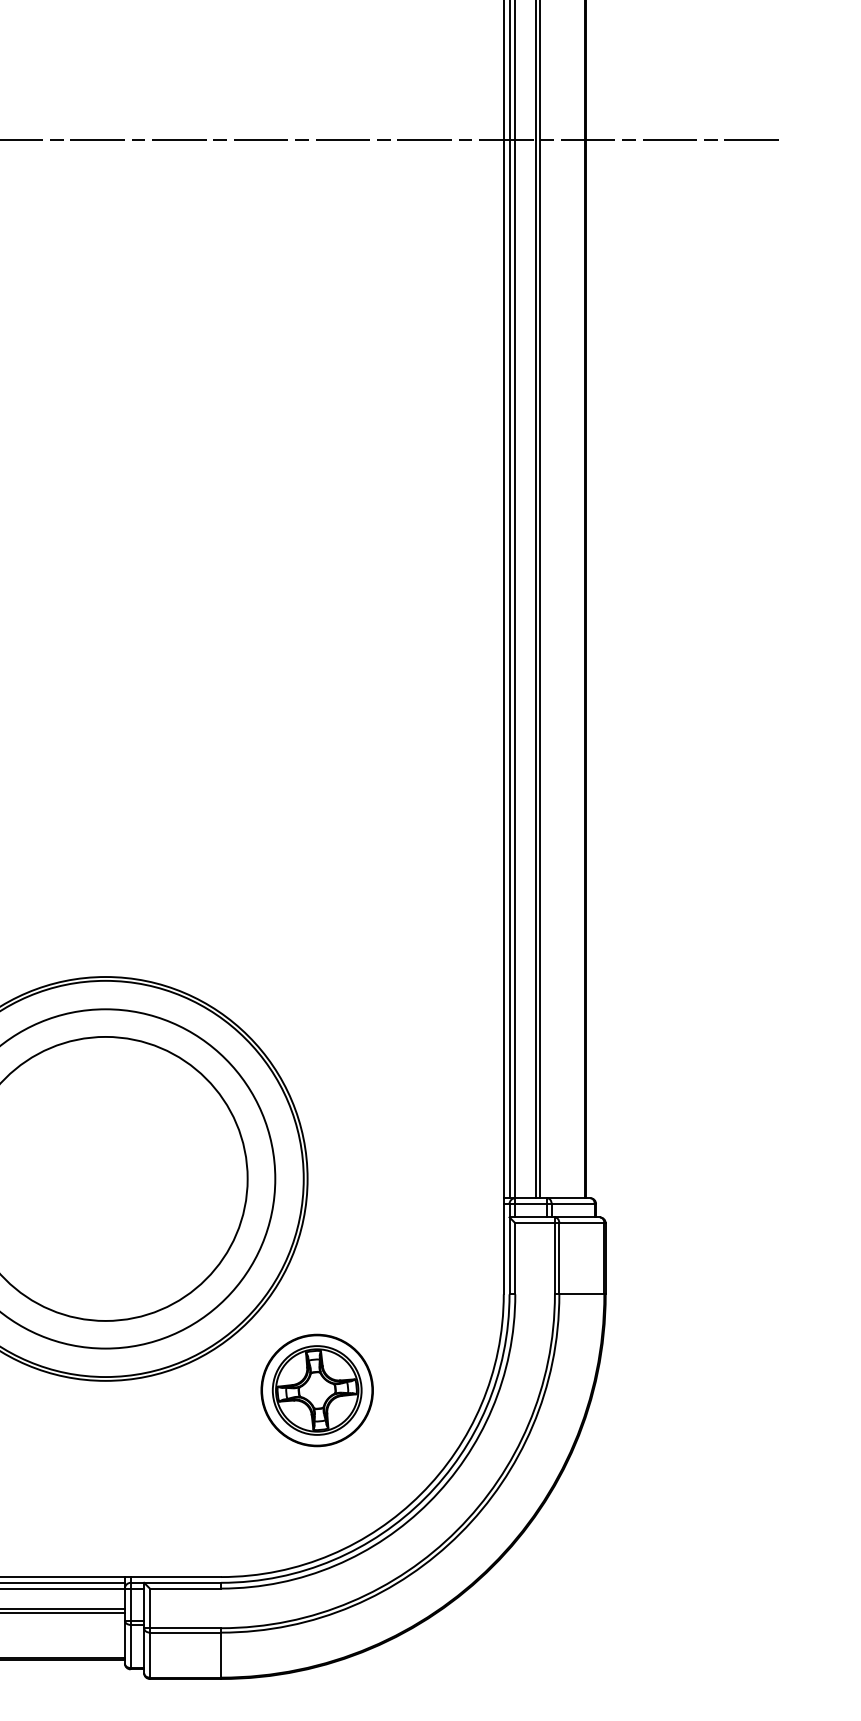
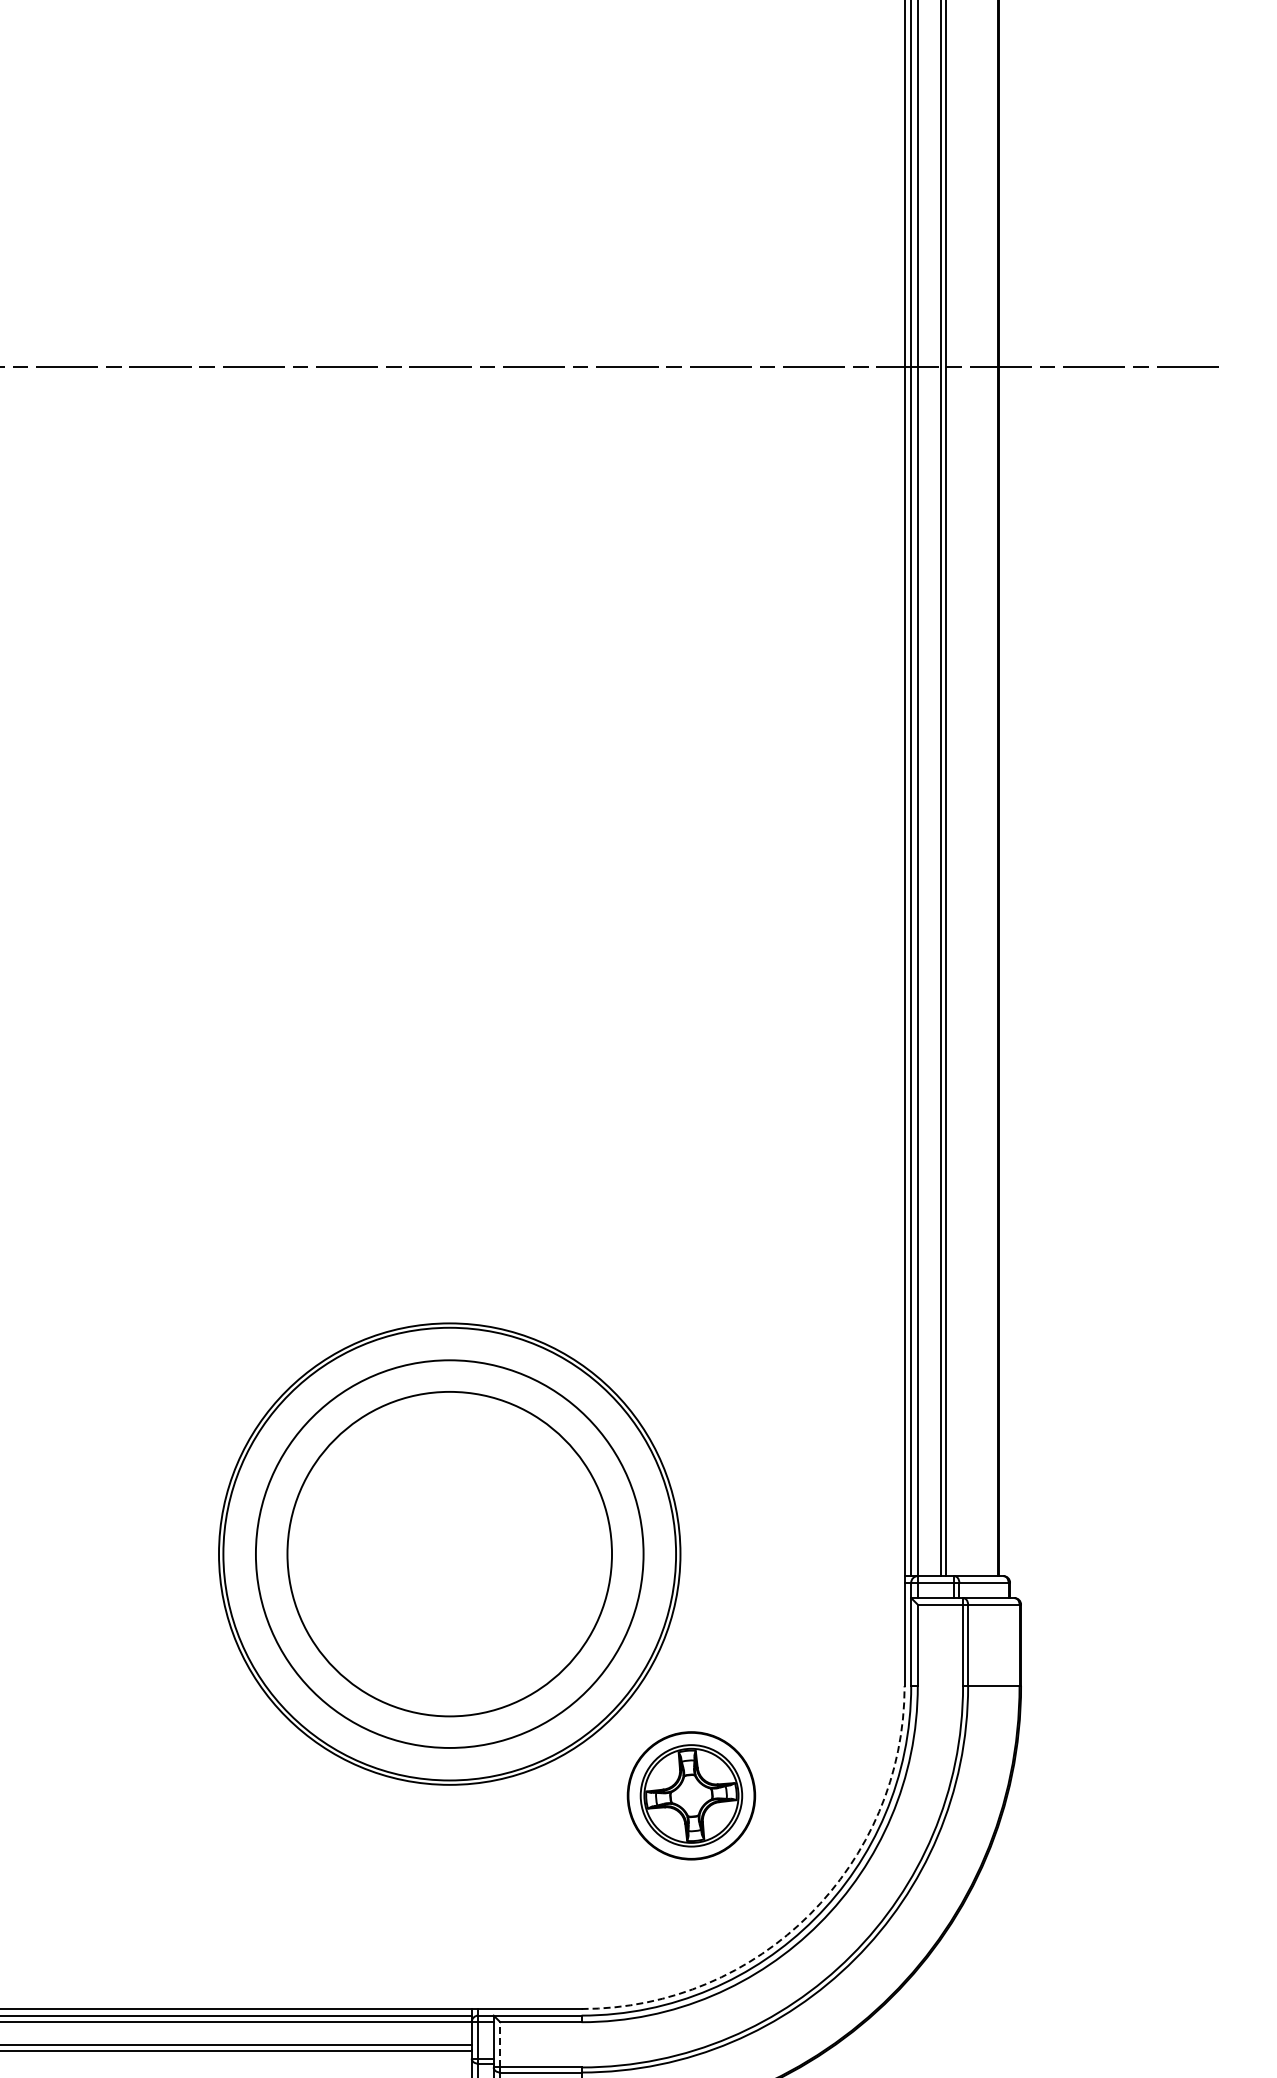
arc: (421, 1494) -> (810, 1914), solid -> dashed
line: (150, 1608) -> (500, 2044), solid -> dashed

